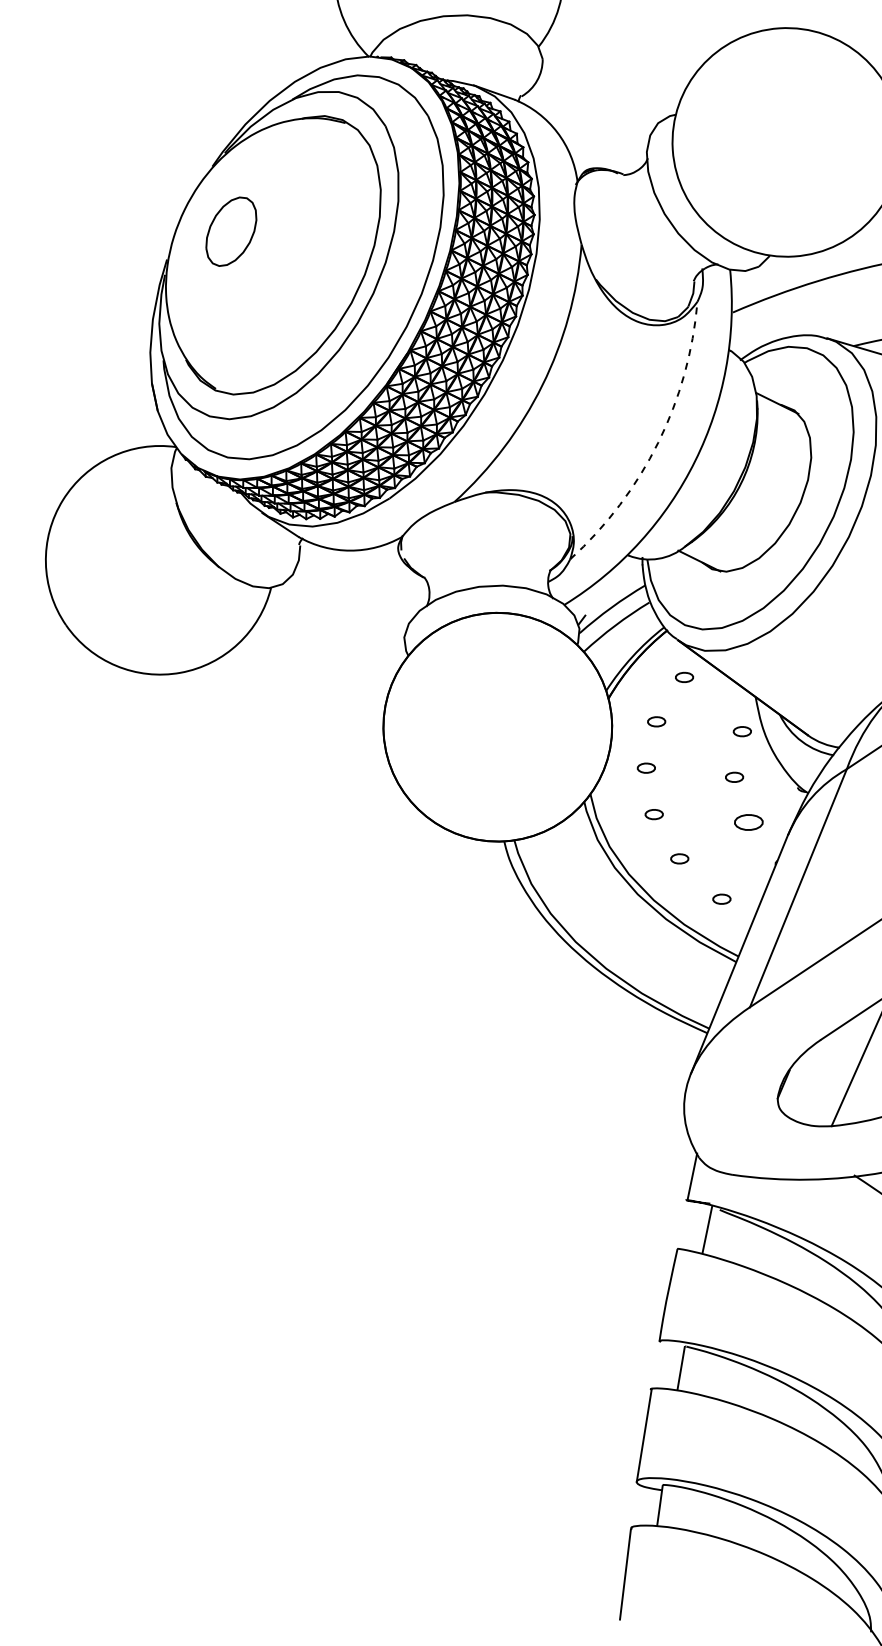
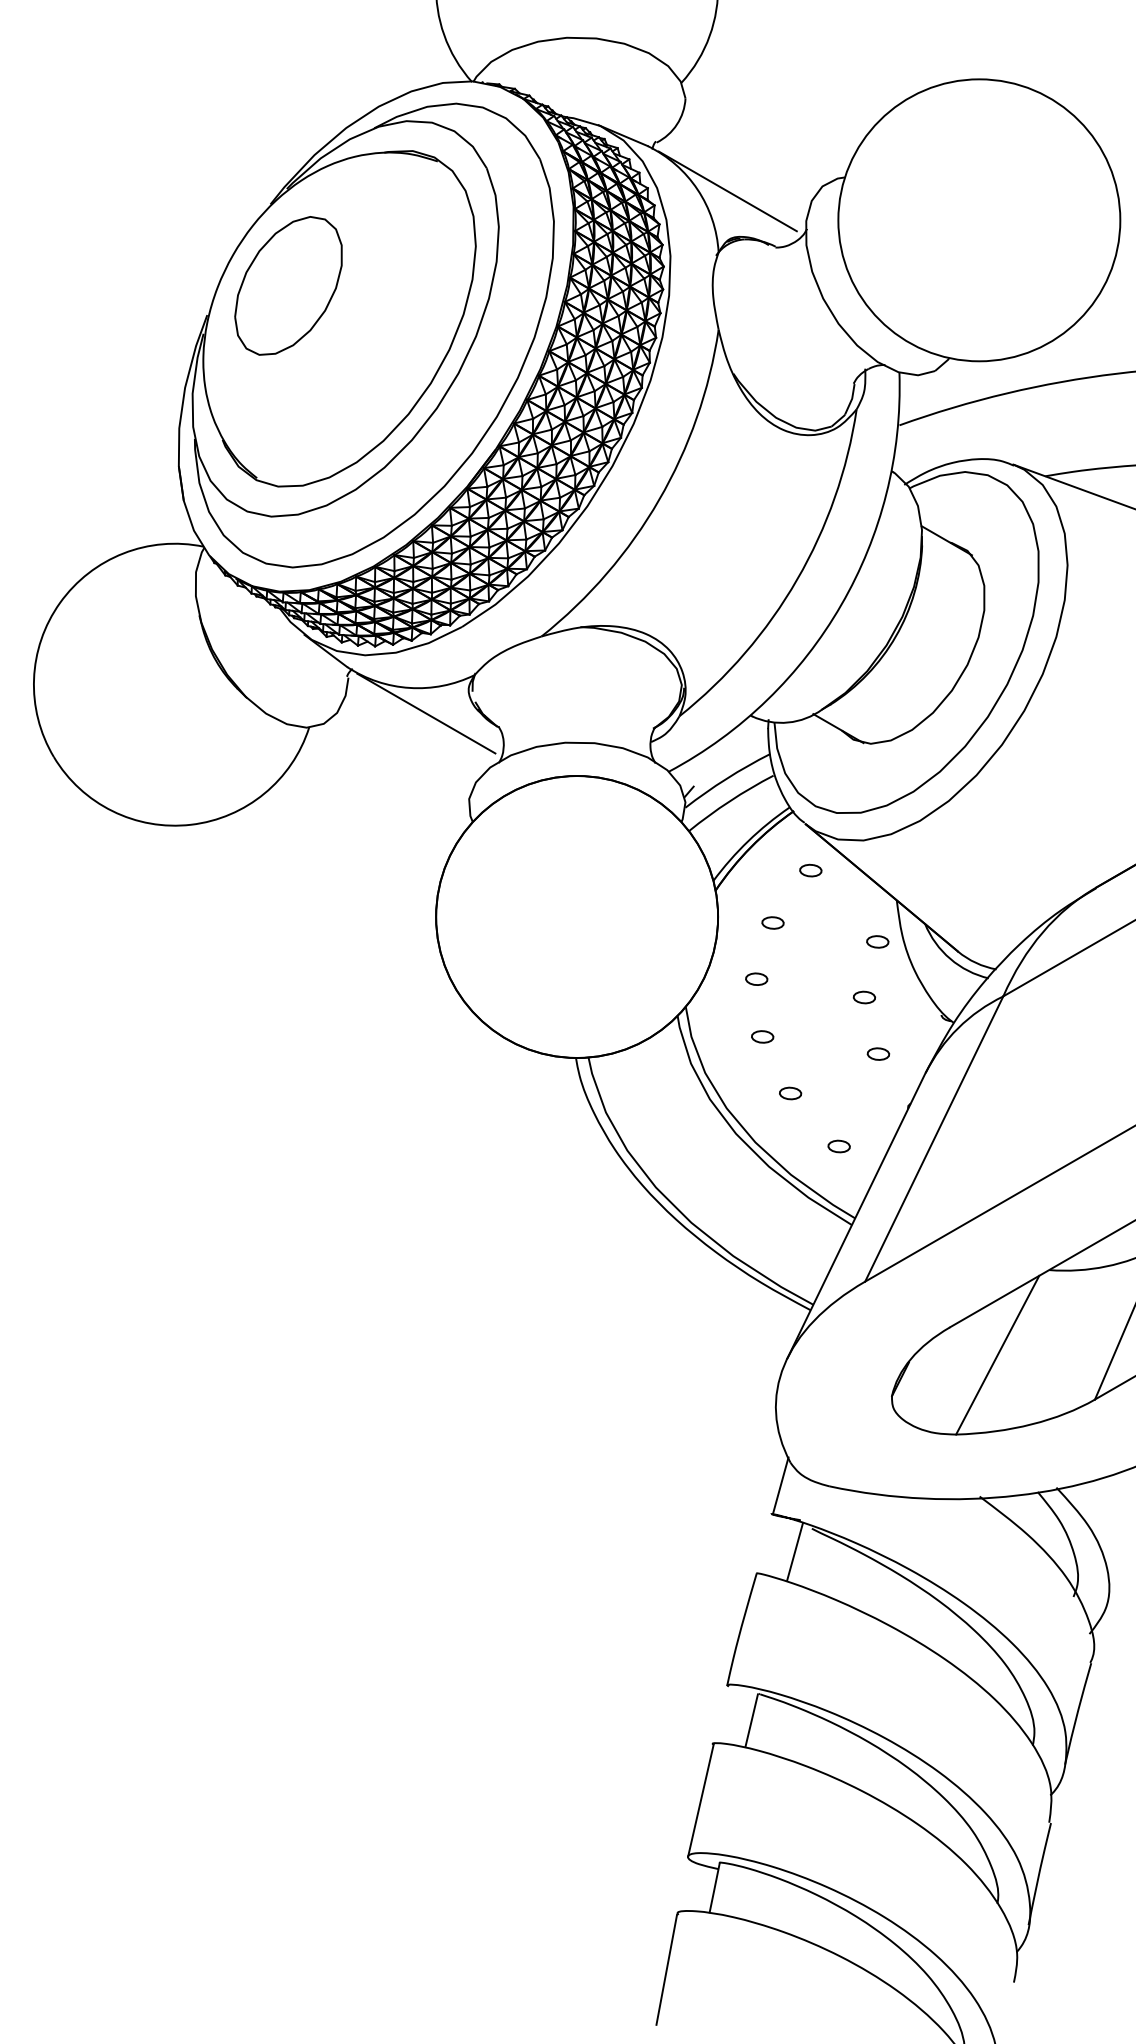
line: (581, 132) -> (727, 191), added
part: (231, 231) -> (288, 285), size x1.67
arc: (658, 442) -> (797, 579), dashed -> solid
line: (365, 570) -> (426, 713), added
part: (748, 821) -> (878, 1053), size x0.62

